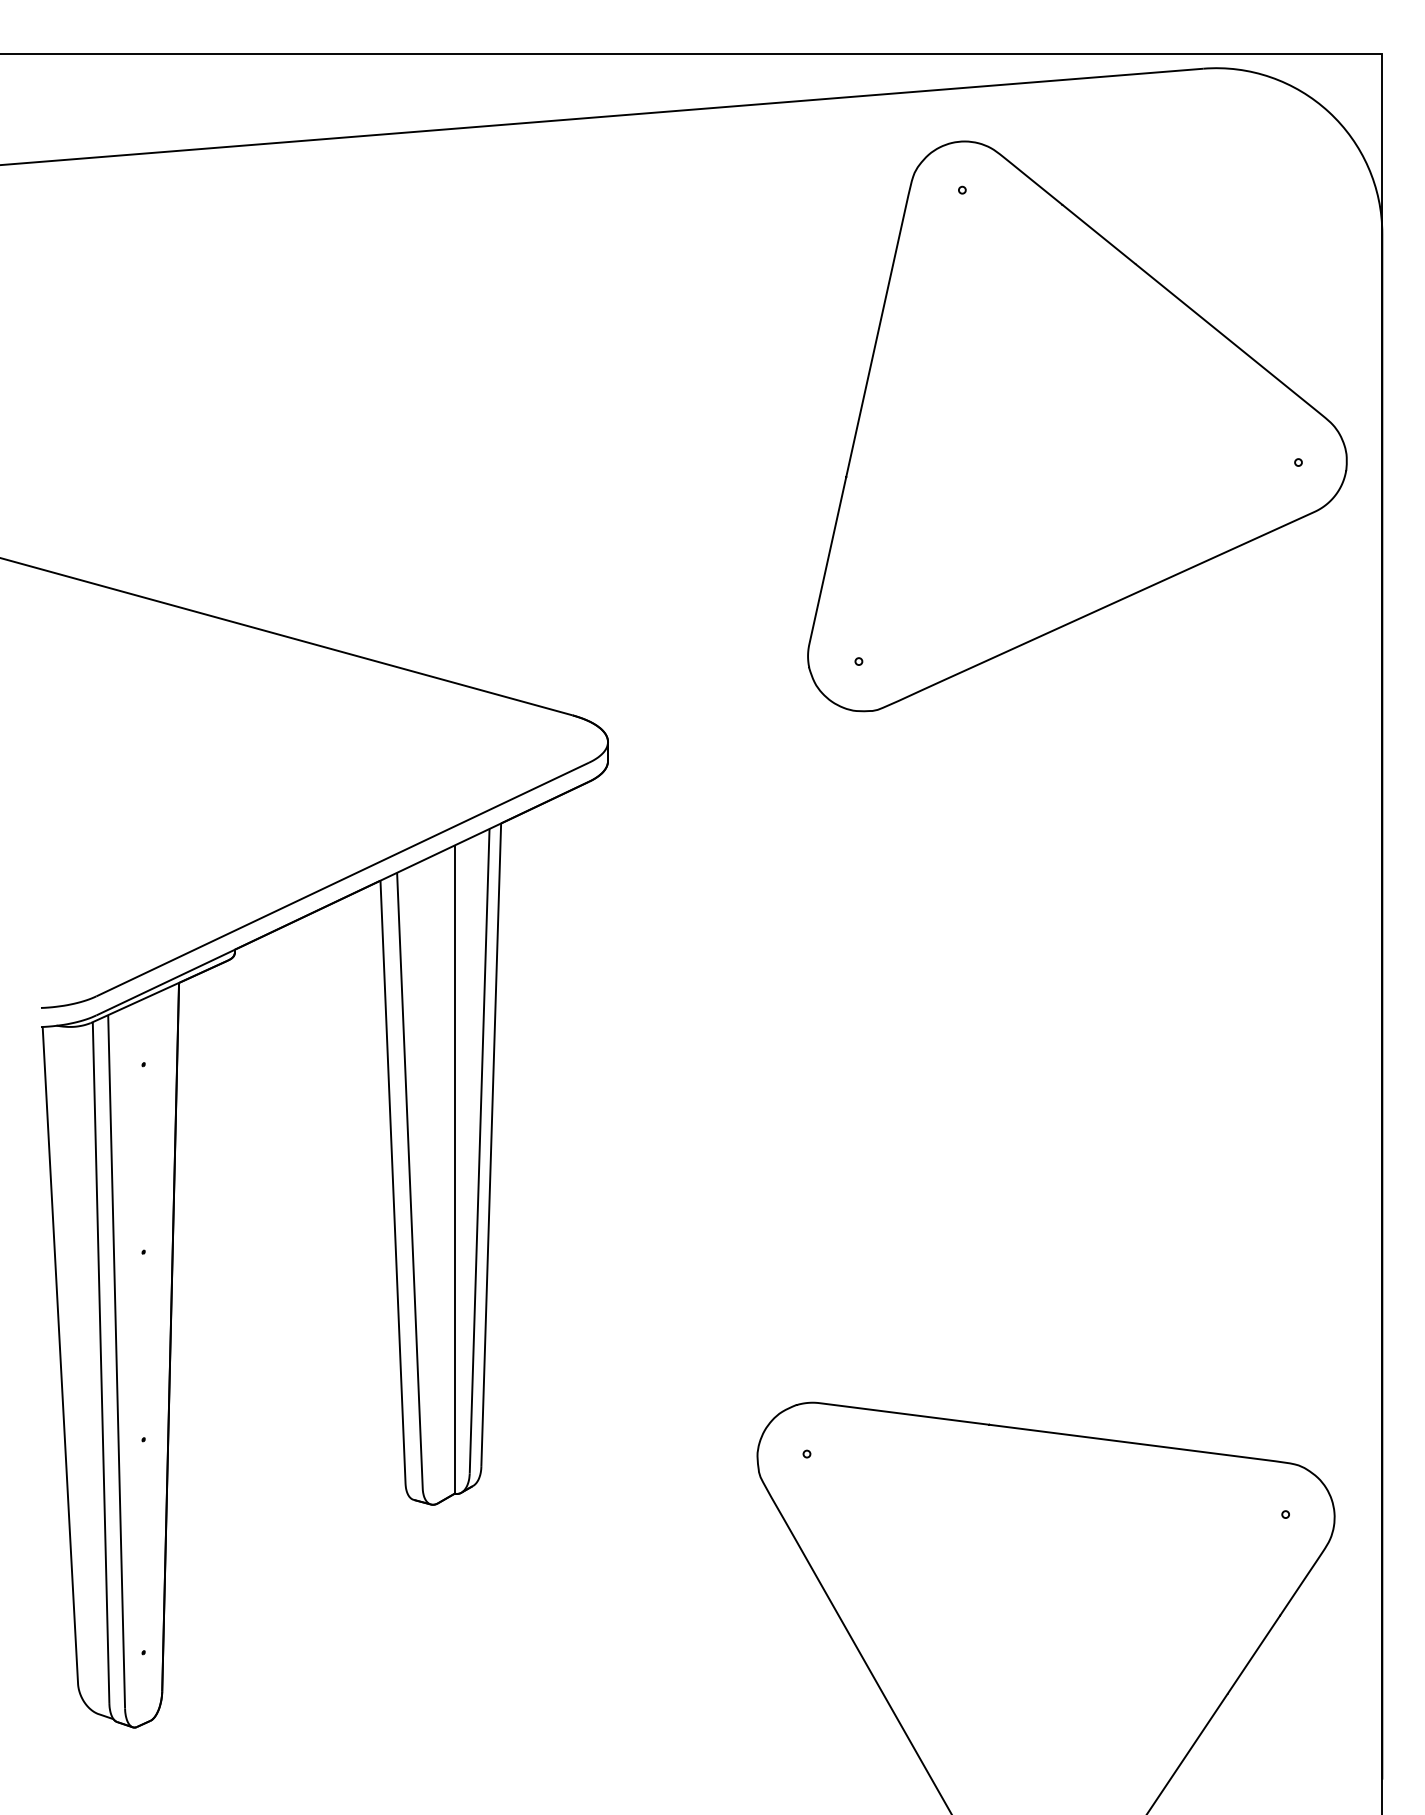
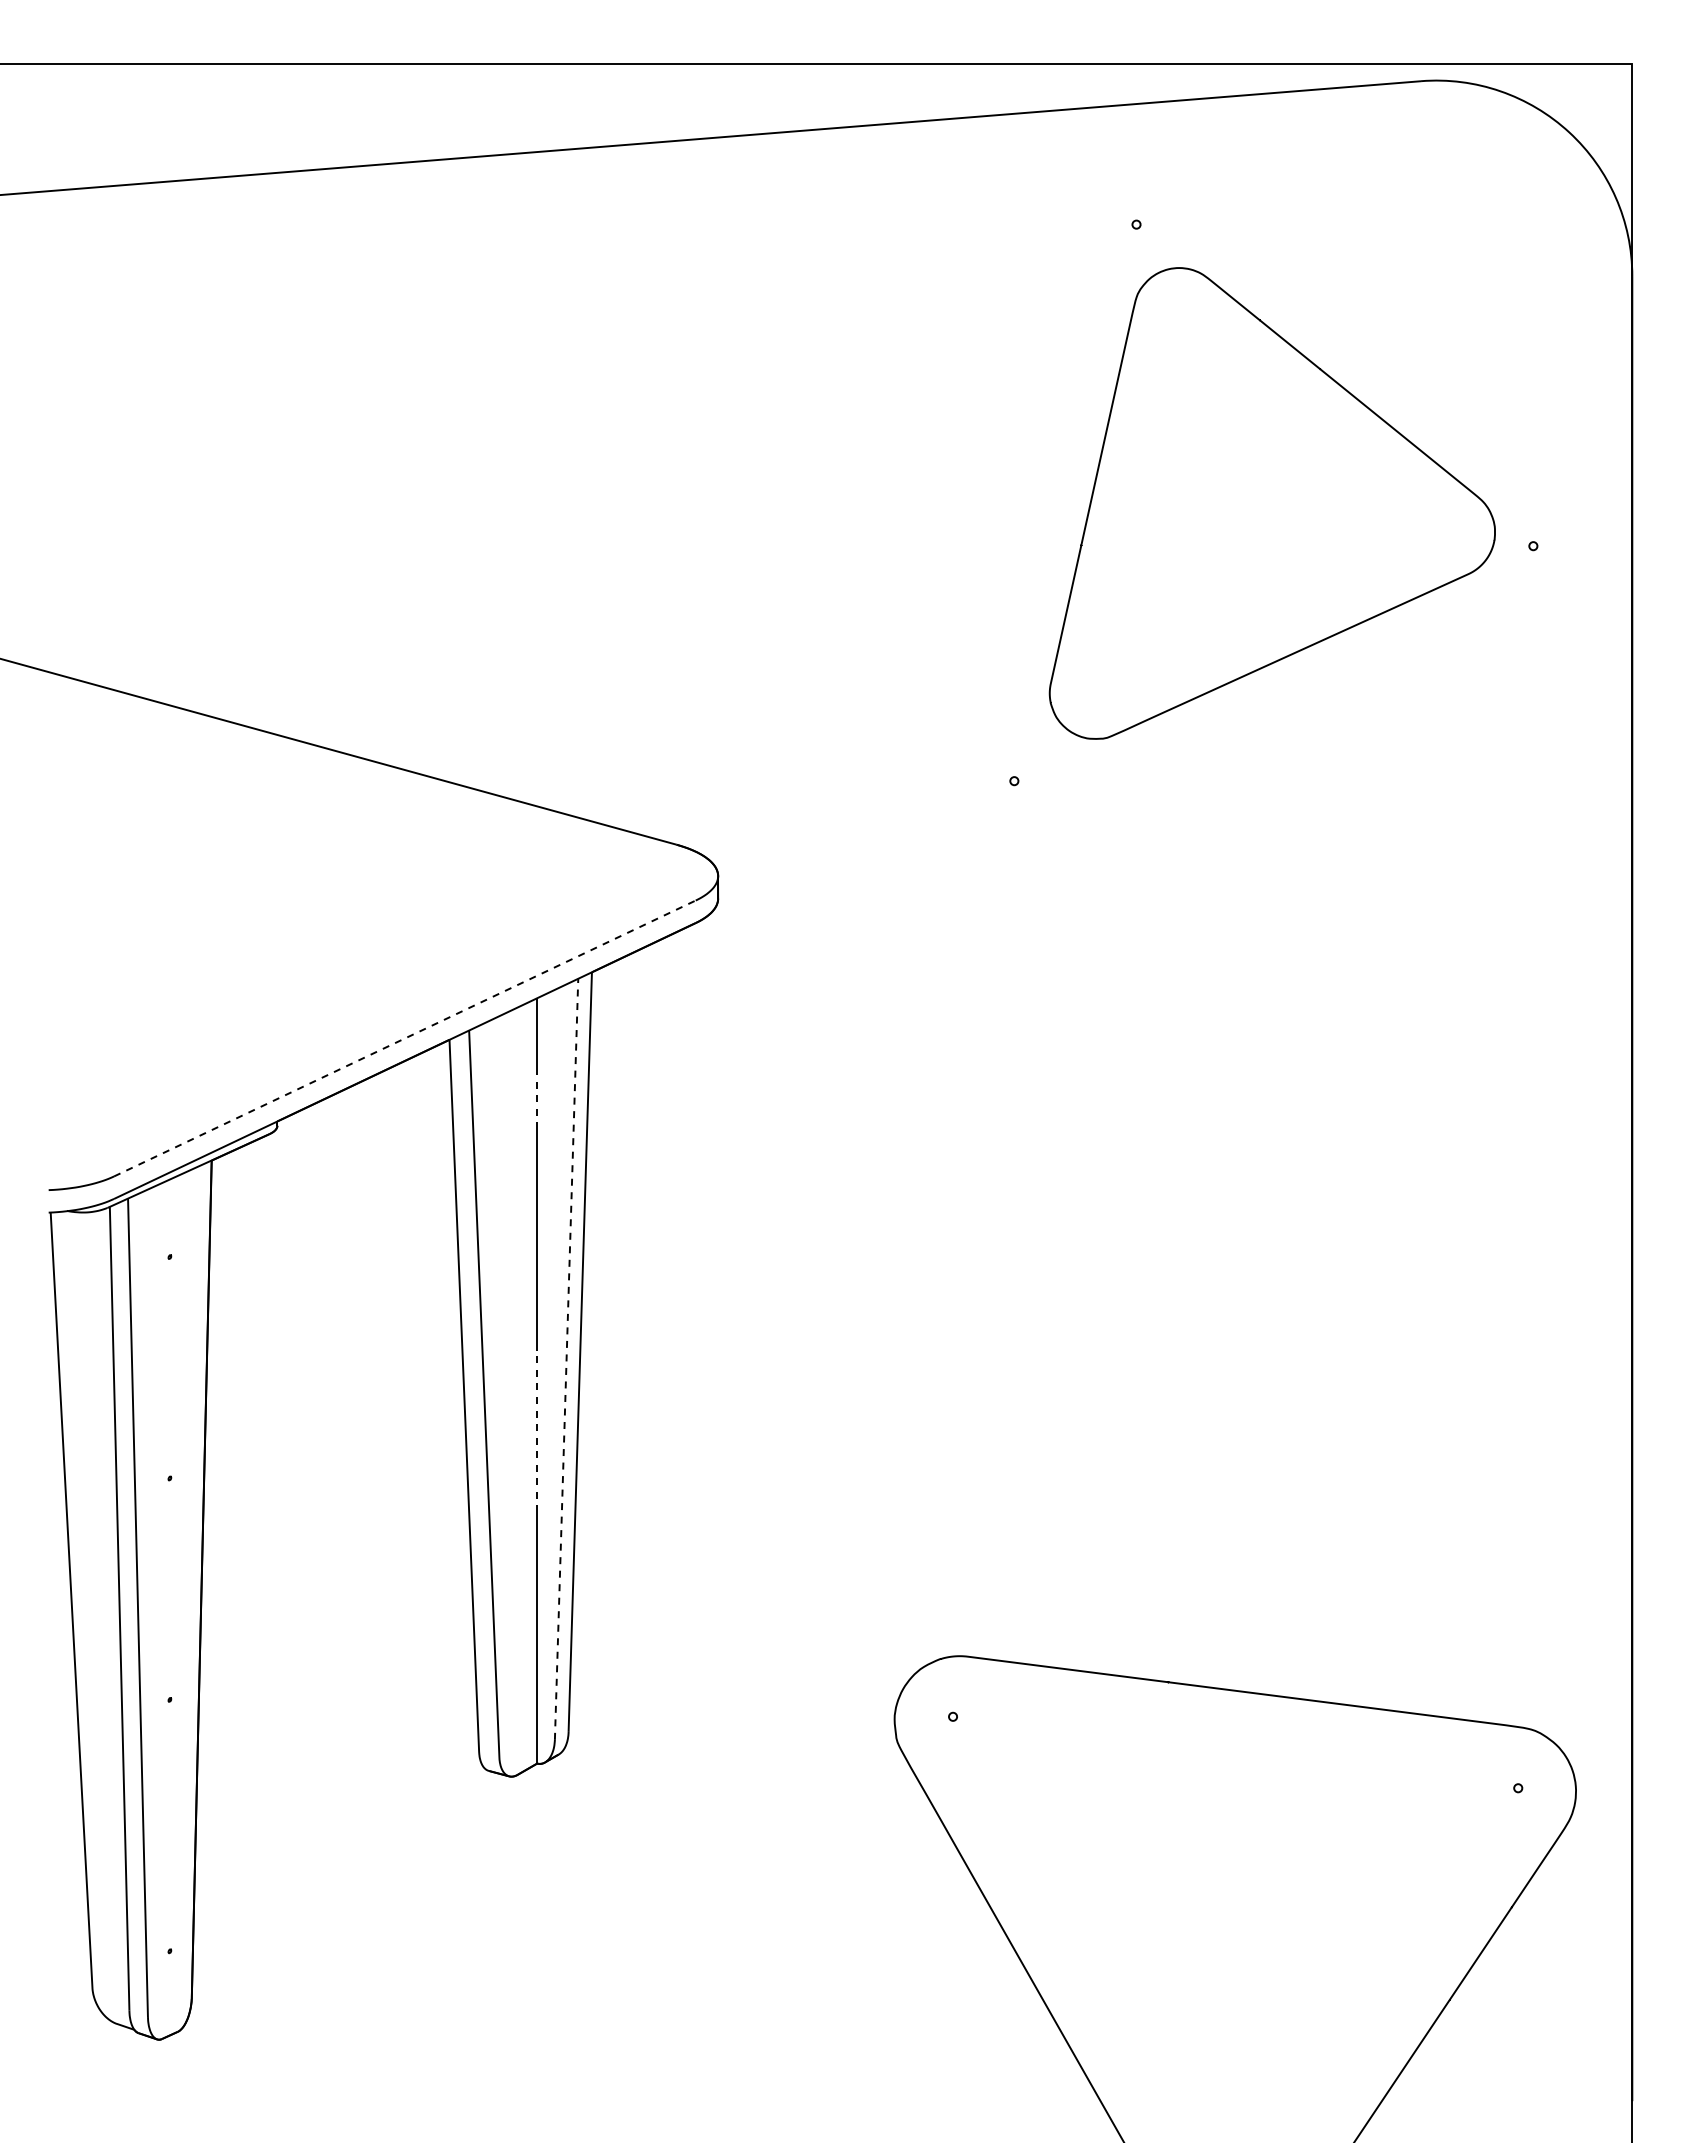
part: (1077, 426) -> (1272, 503), size x0.7
line: (342, 879) -> (404, 1038), solid -> dashed
line: (455, 930) -> (537, 1098), solid -> dashed
line: (479, 1151) -> (566, 1359), solid -> dashed
line: (455, 1212) -> (537, 1431), solid -> dashed

